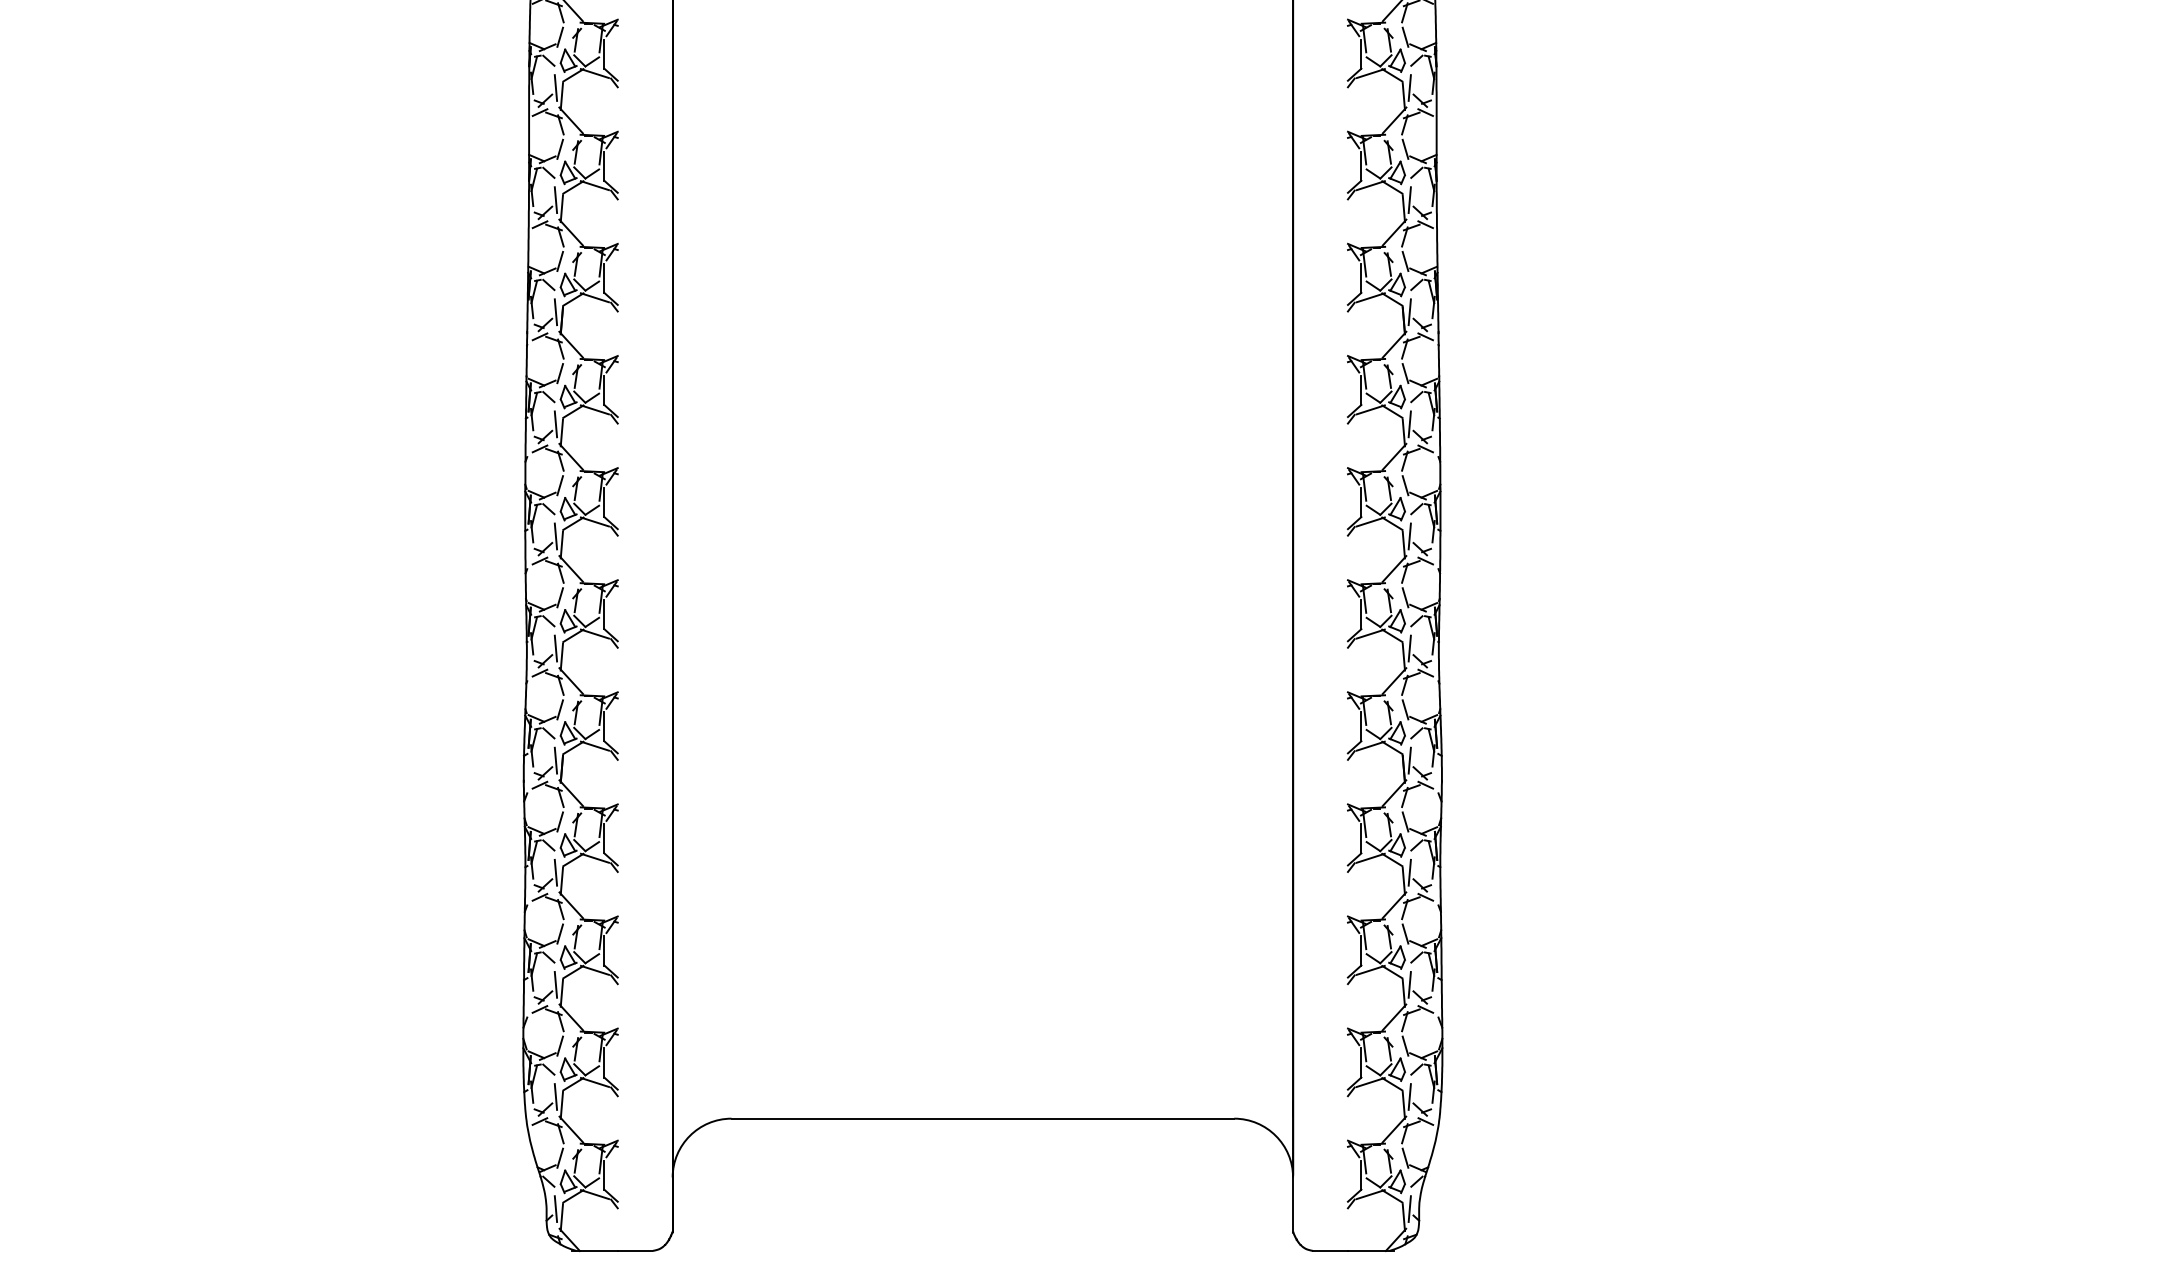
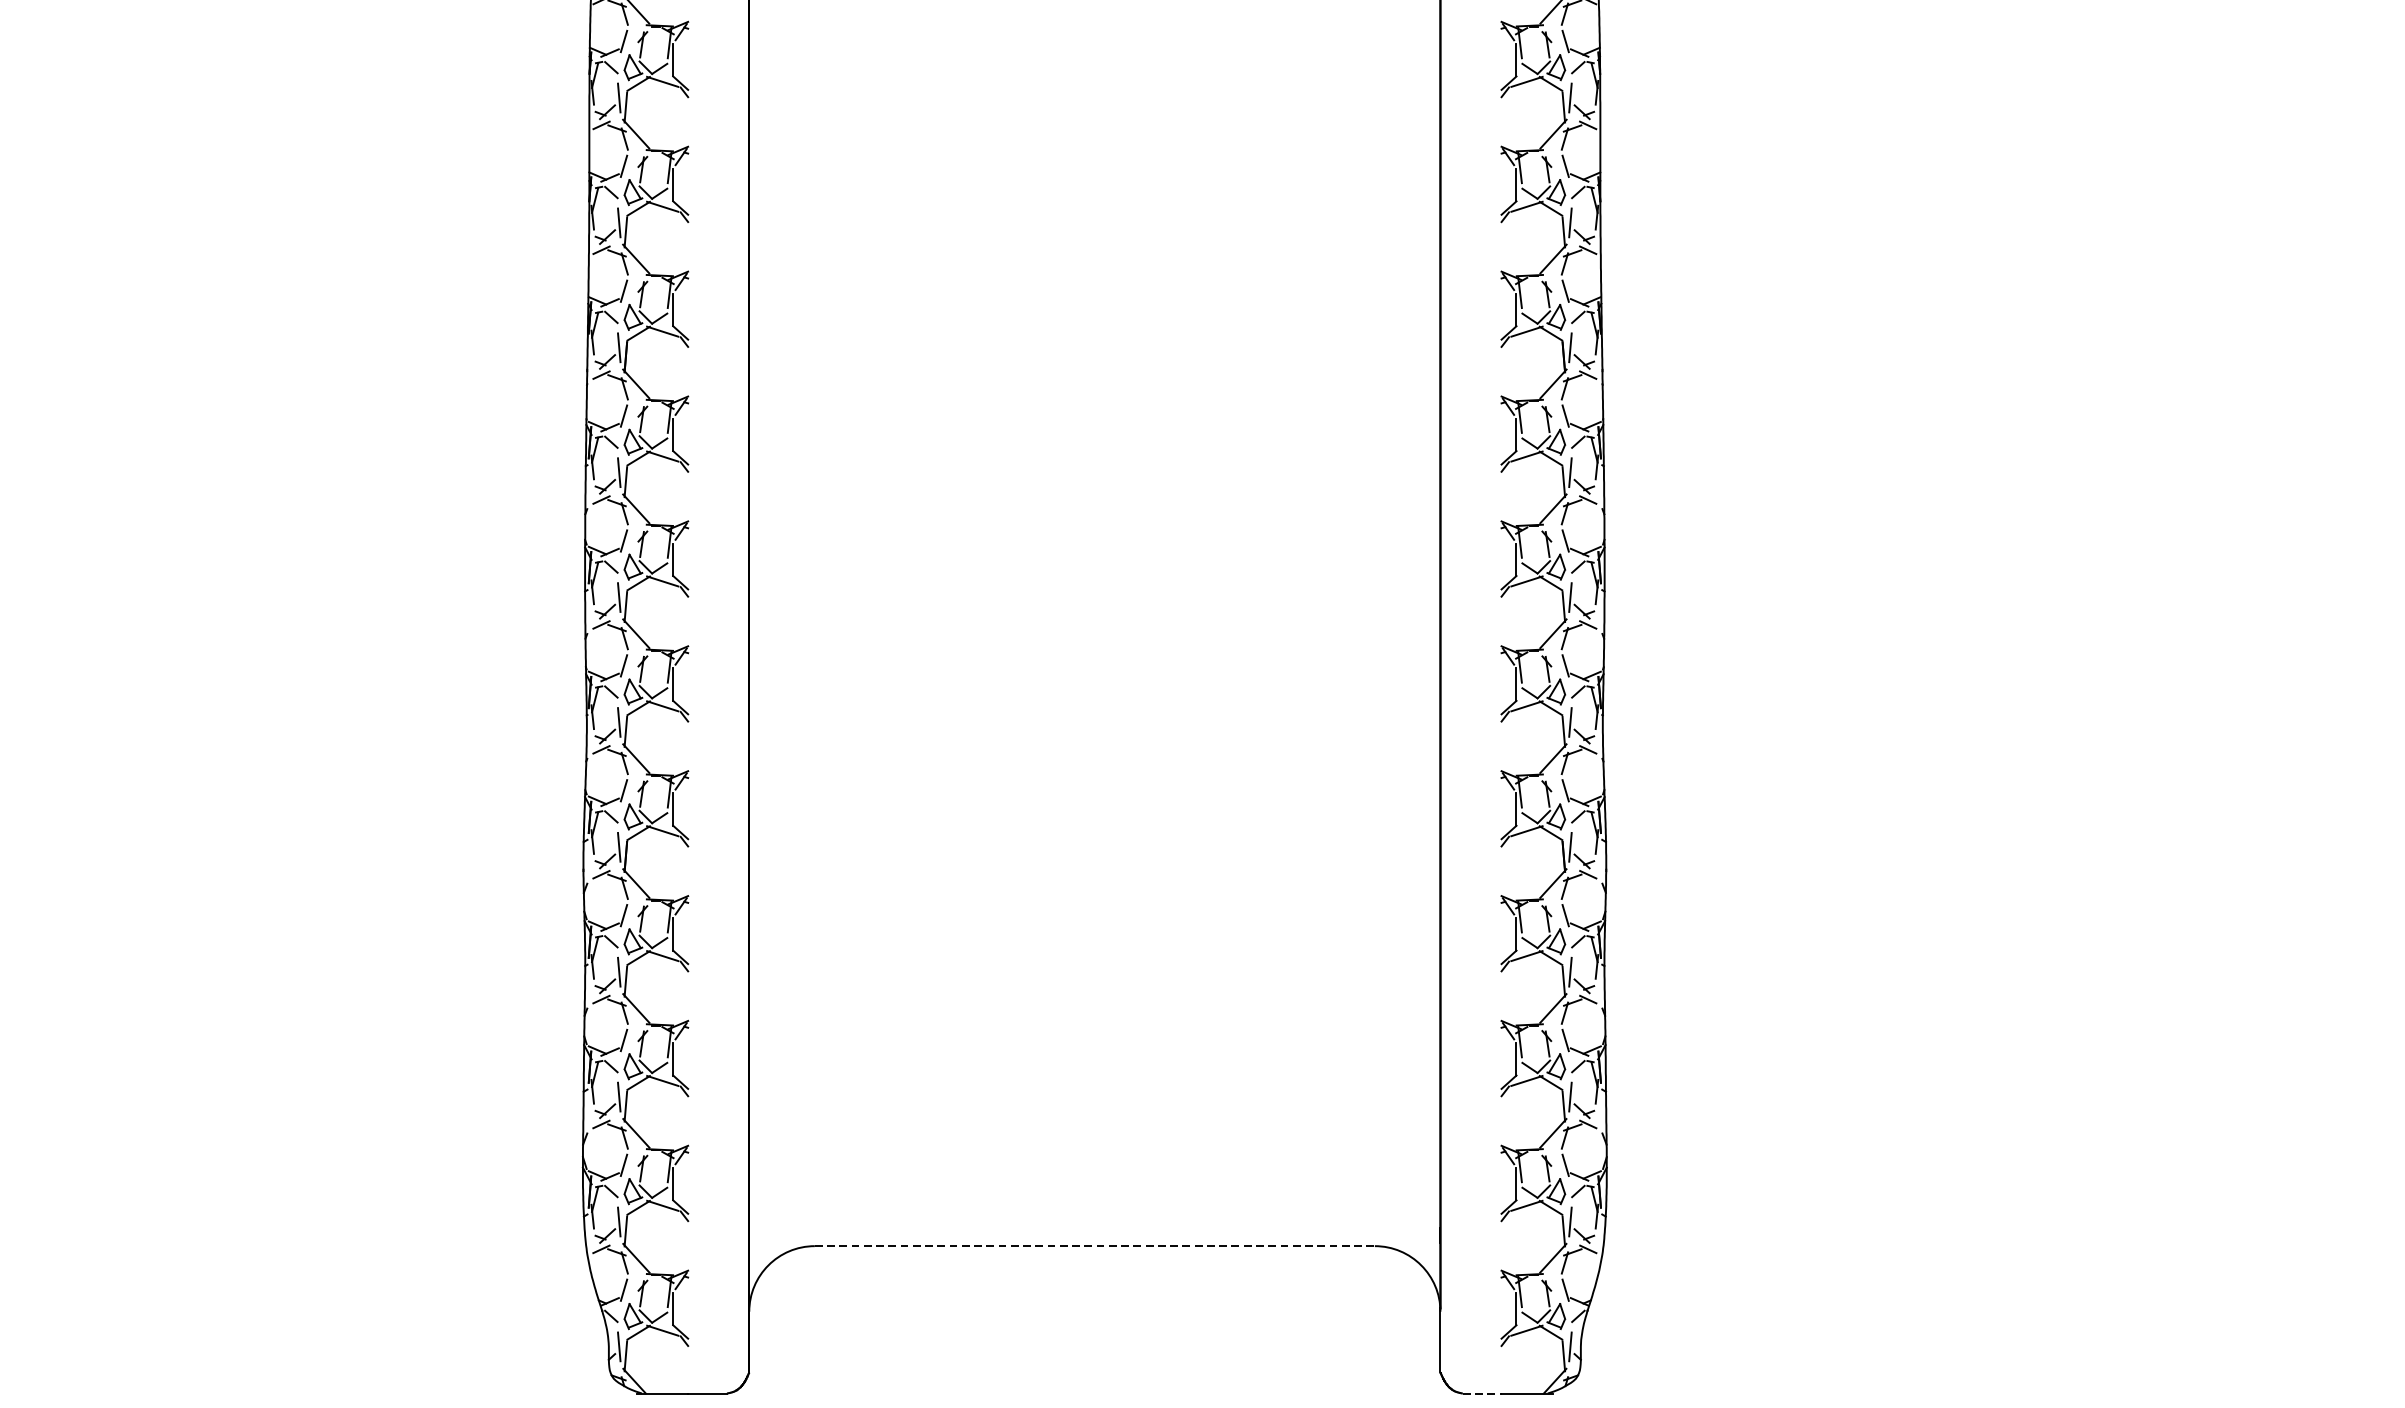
line: (983, 1118) -> (1095, 1245), solid -> dashed
line: (1331, 1251) -> (1483, 1394), solid -> dashed

